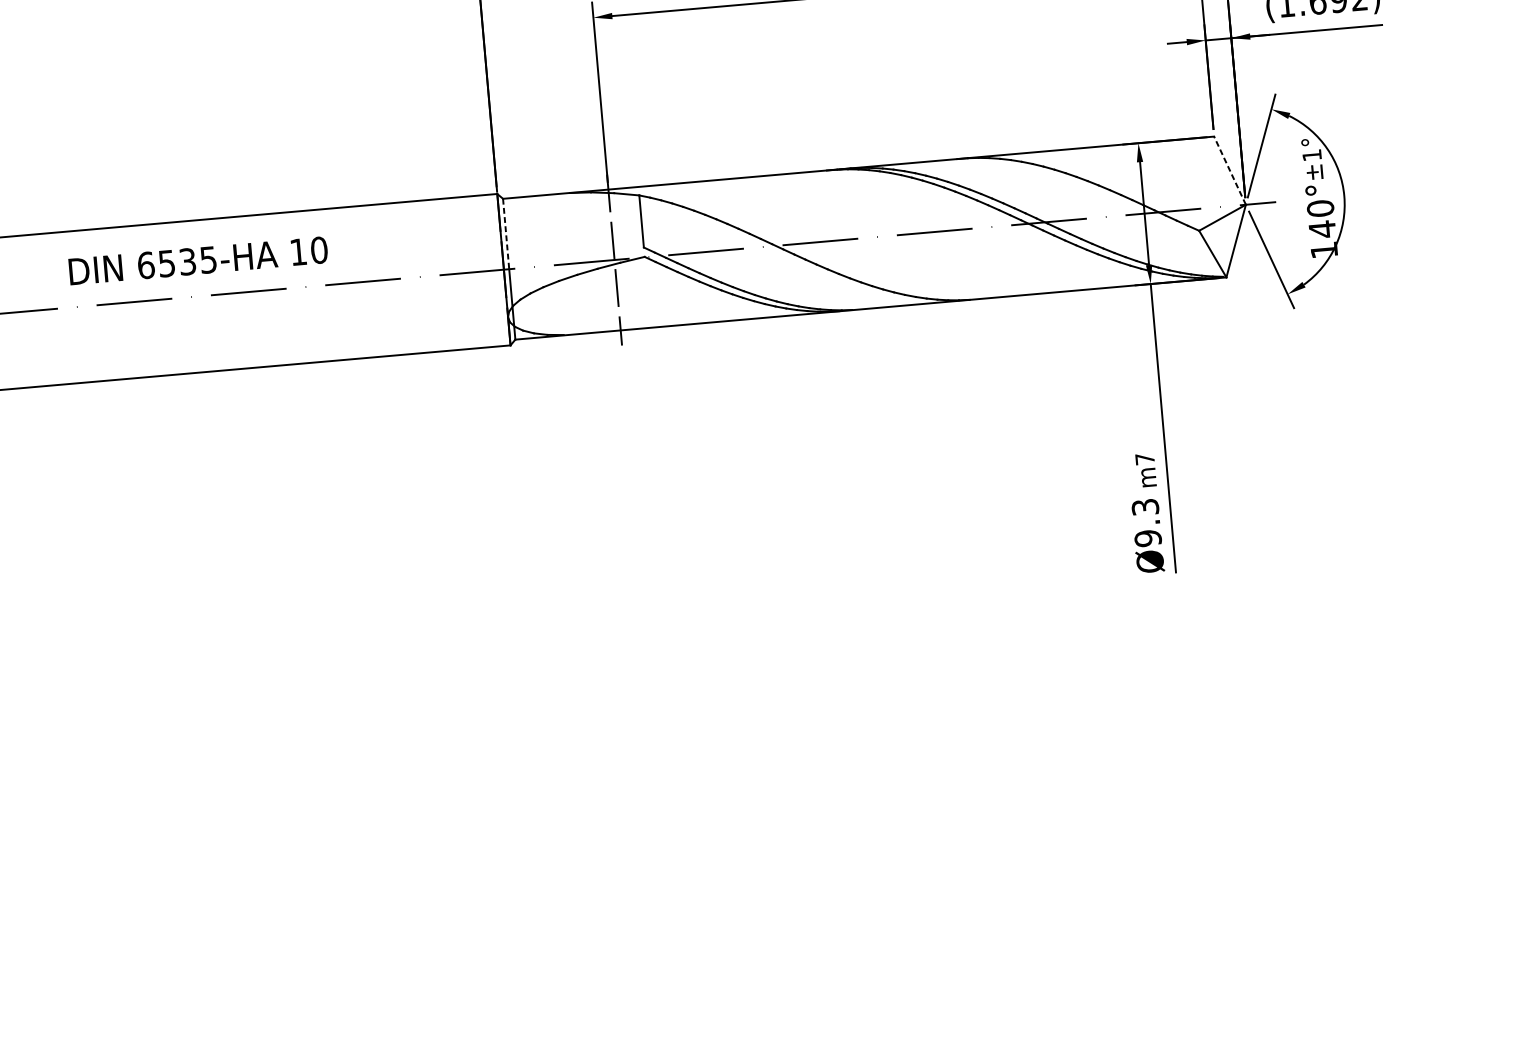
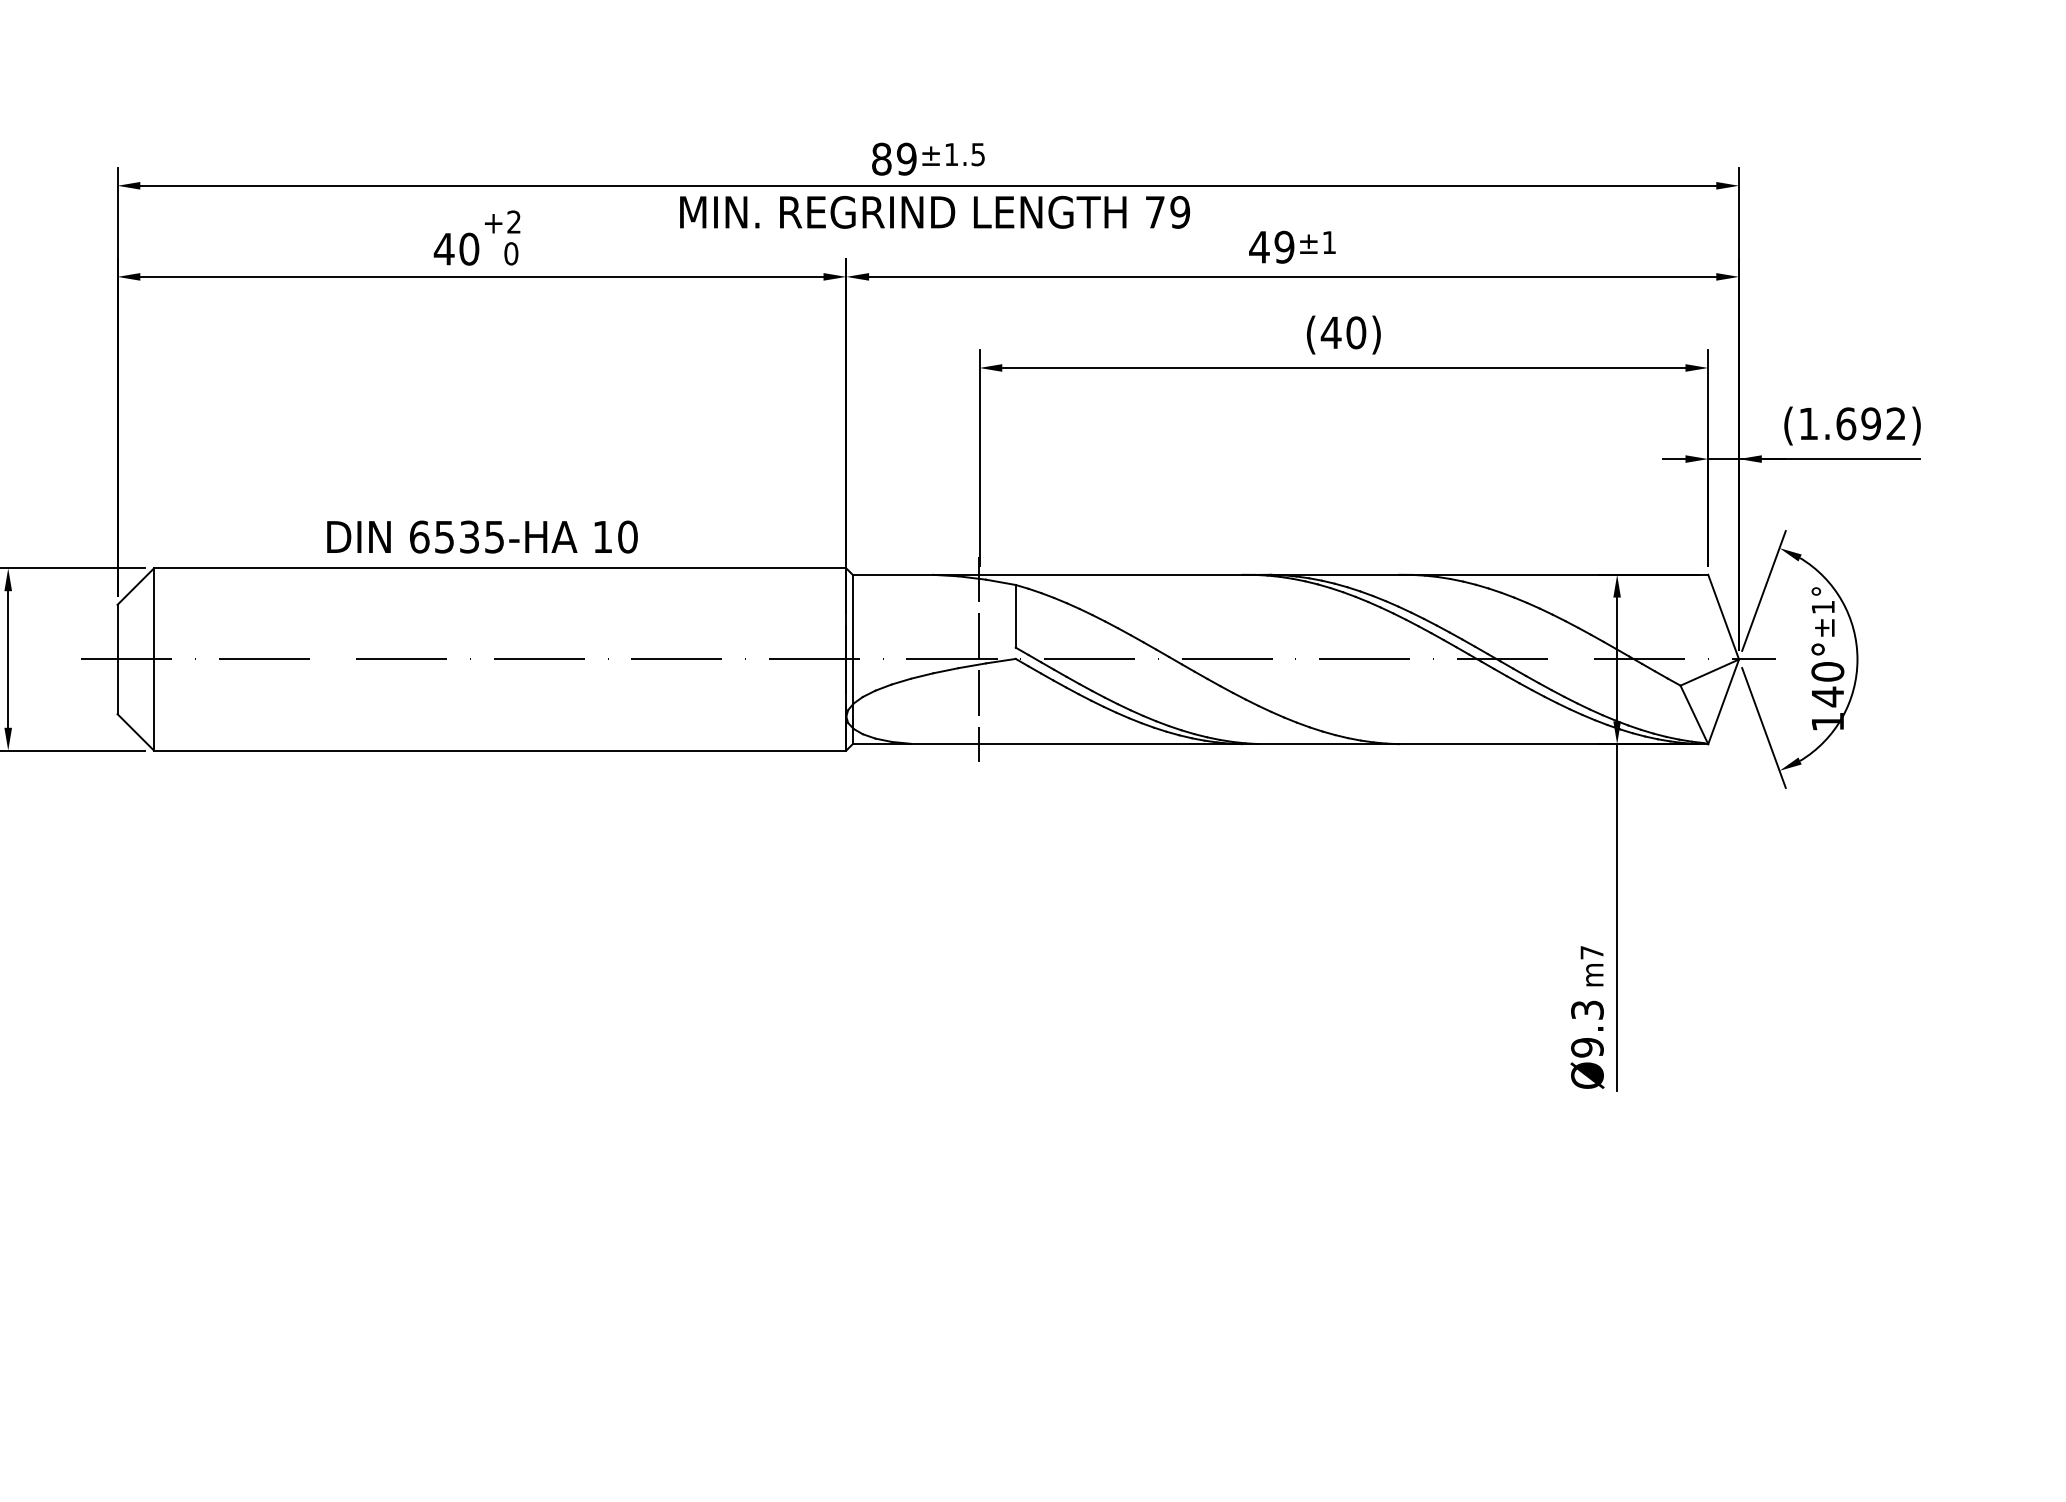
line: (1229, 170) -> (1723, 616), dashed -> solid
line: (506, 234) -> (852, 617), dashed -> solid
text: (198, 260) -> (482, 536), moved

